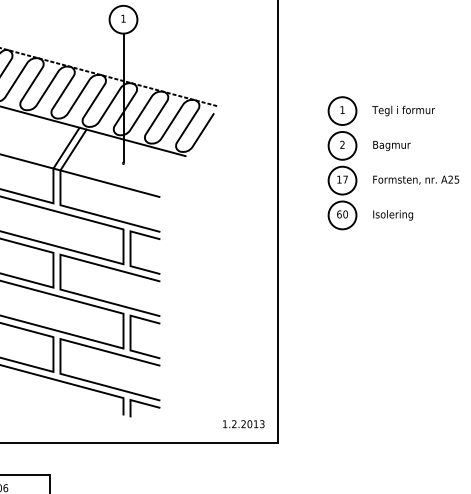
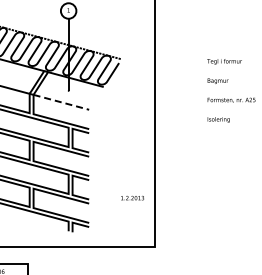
part: (342, 162) -> (190, 90), removed
line: (110, 184) -> (61, 102), solid -> dashed
text: (243, 424) -> (132, 198), moved

